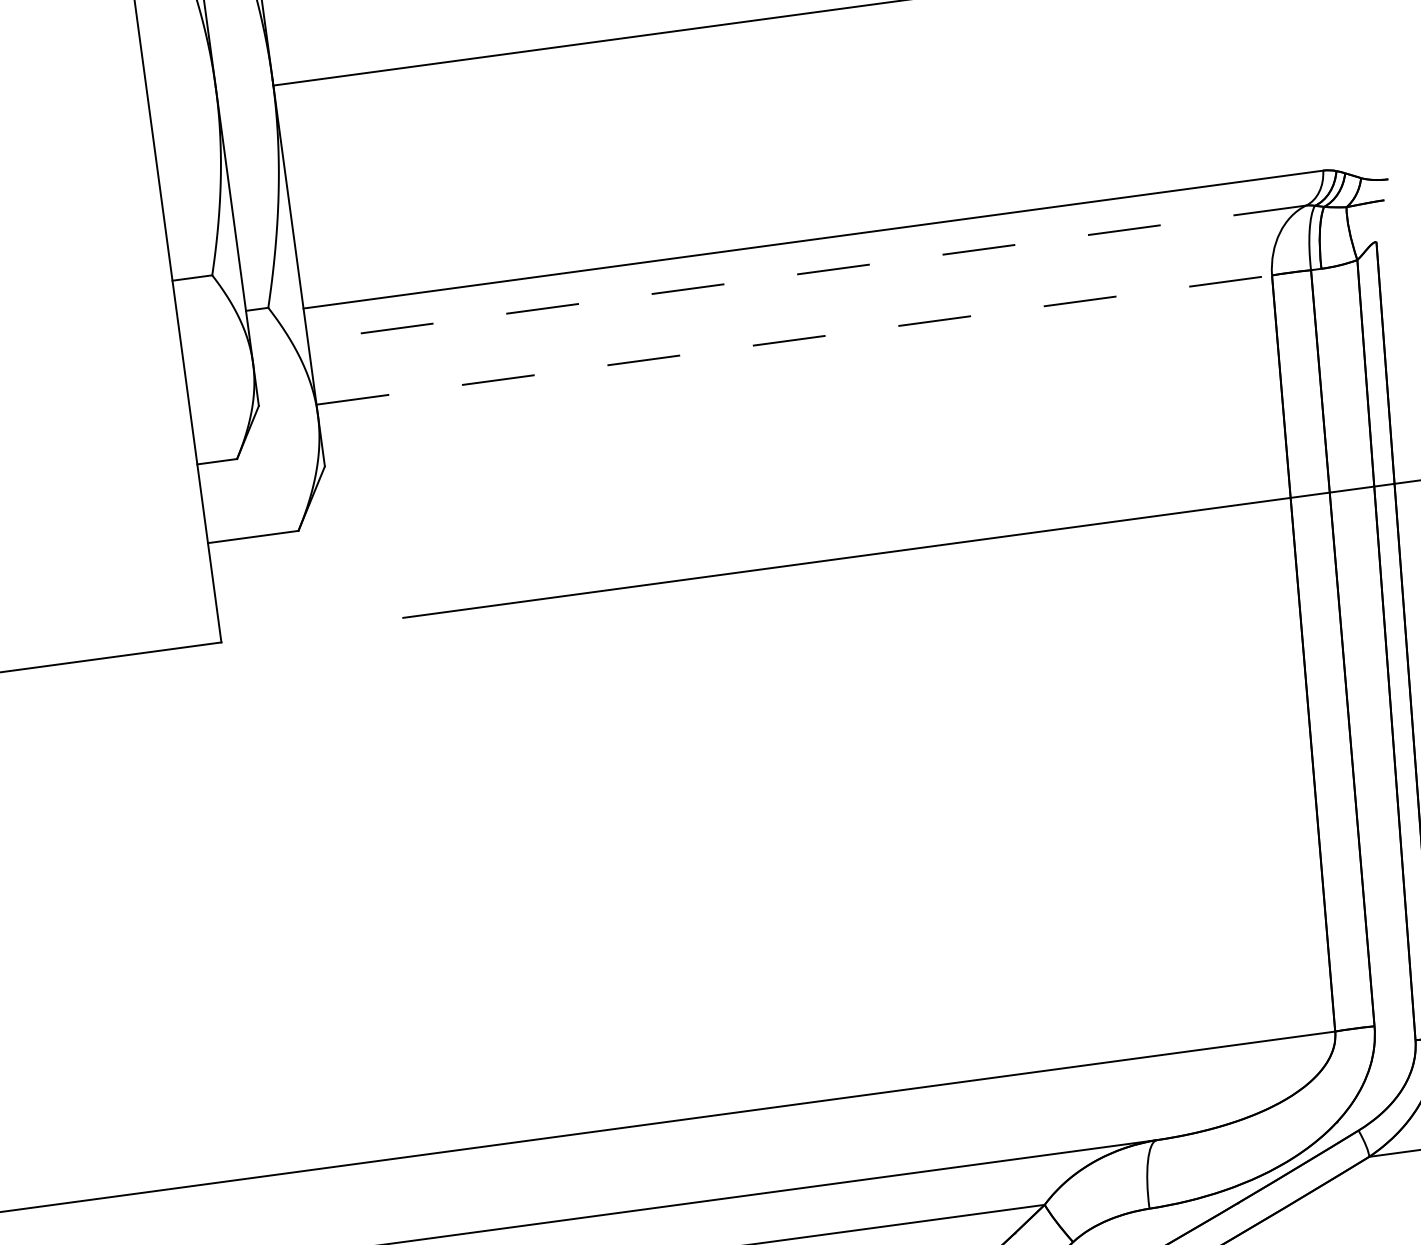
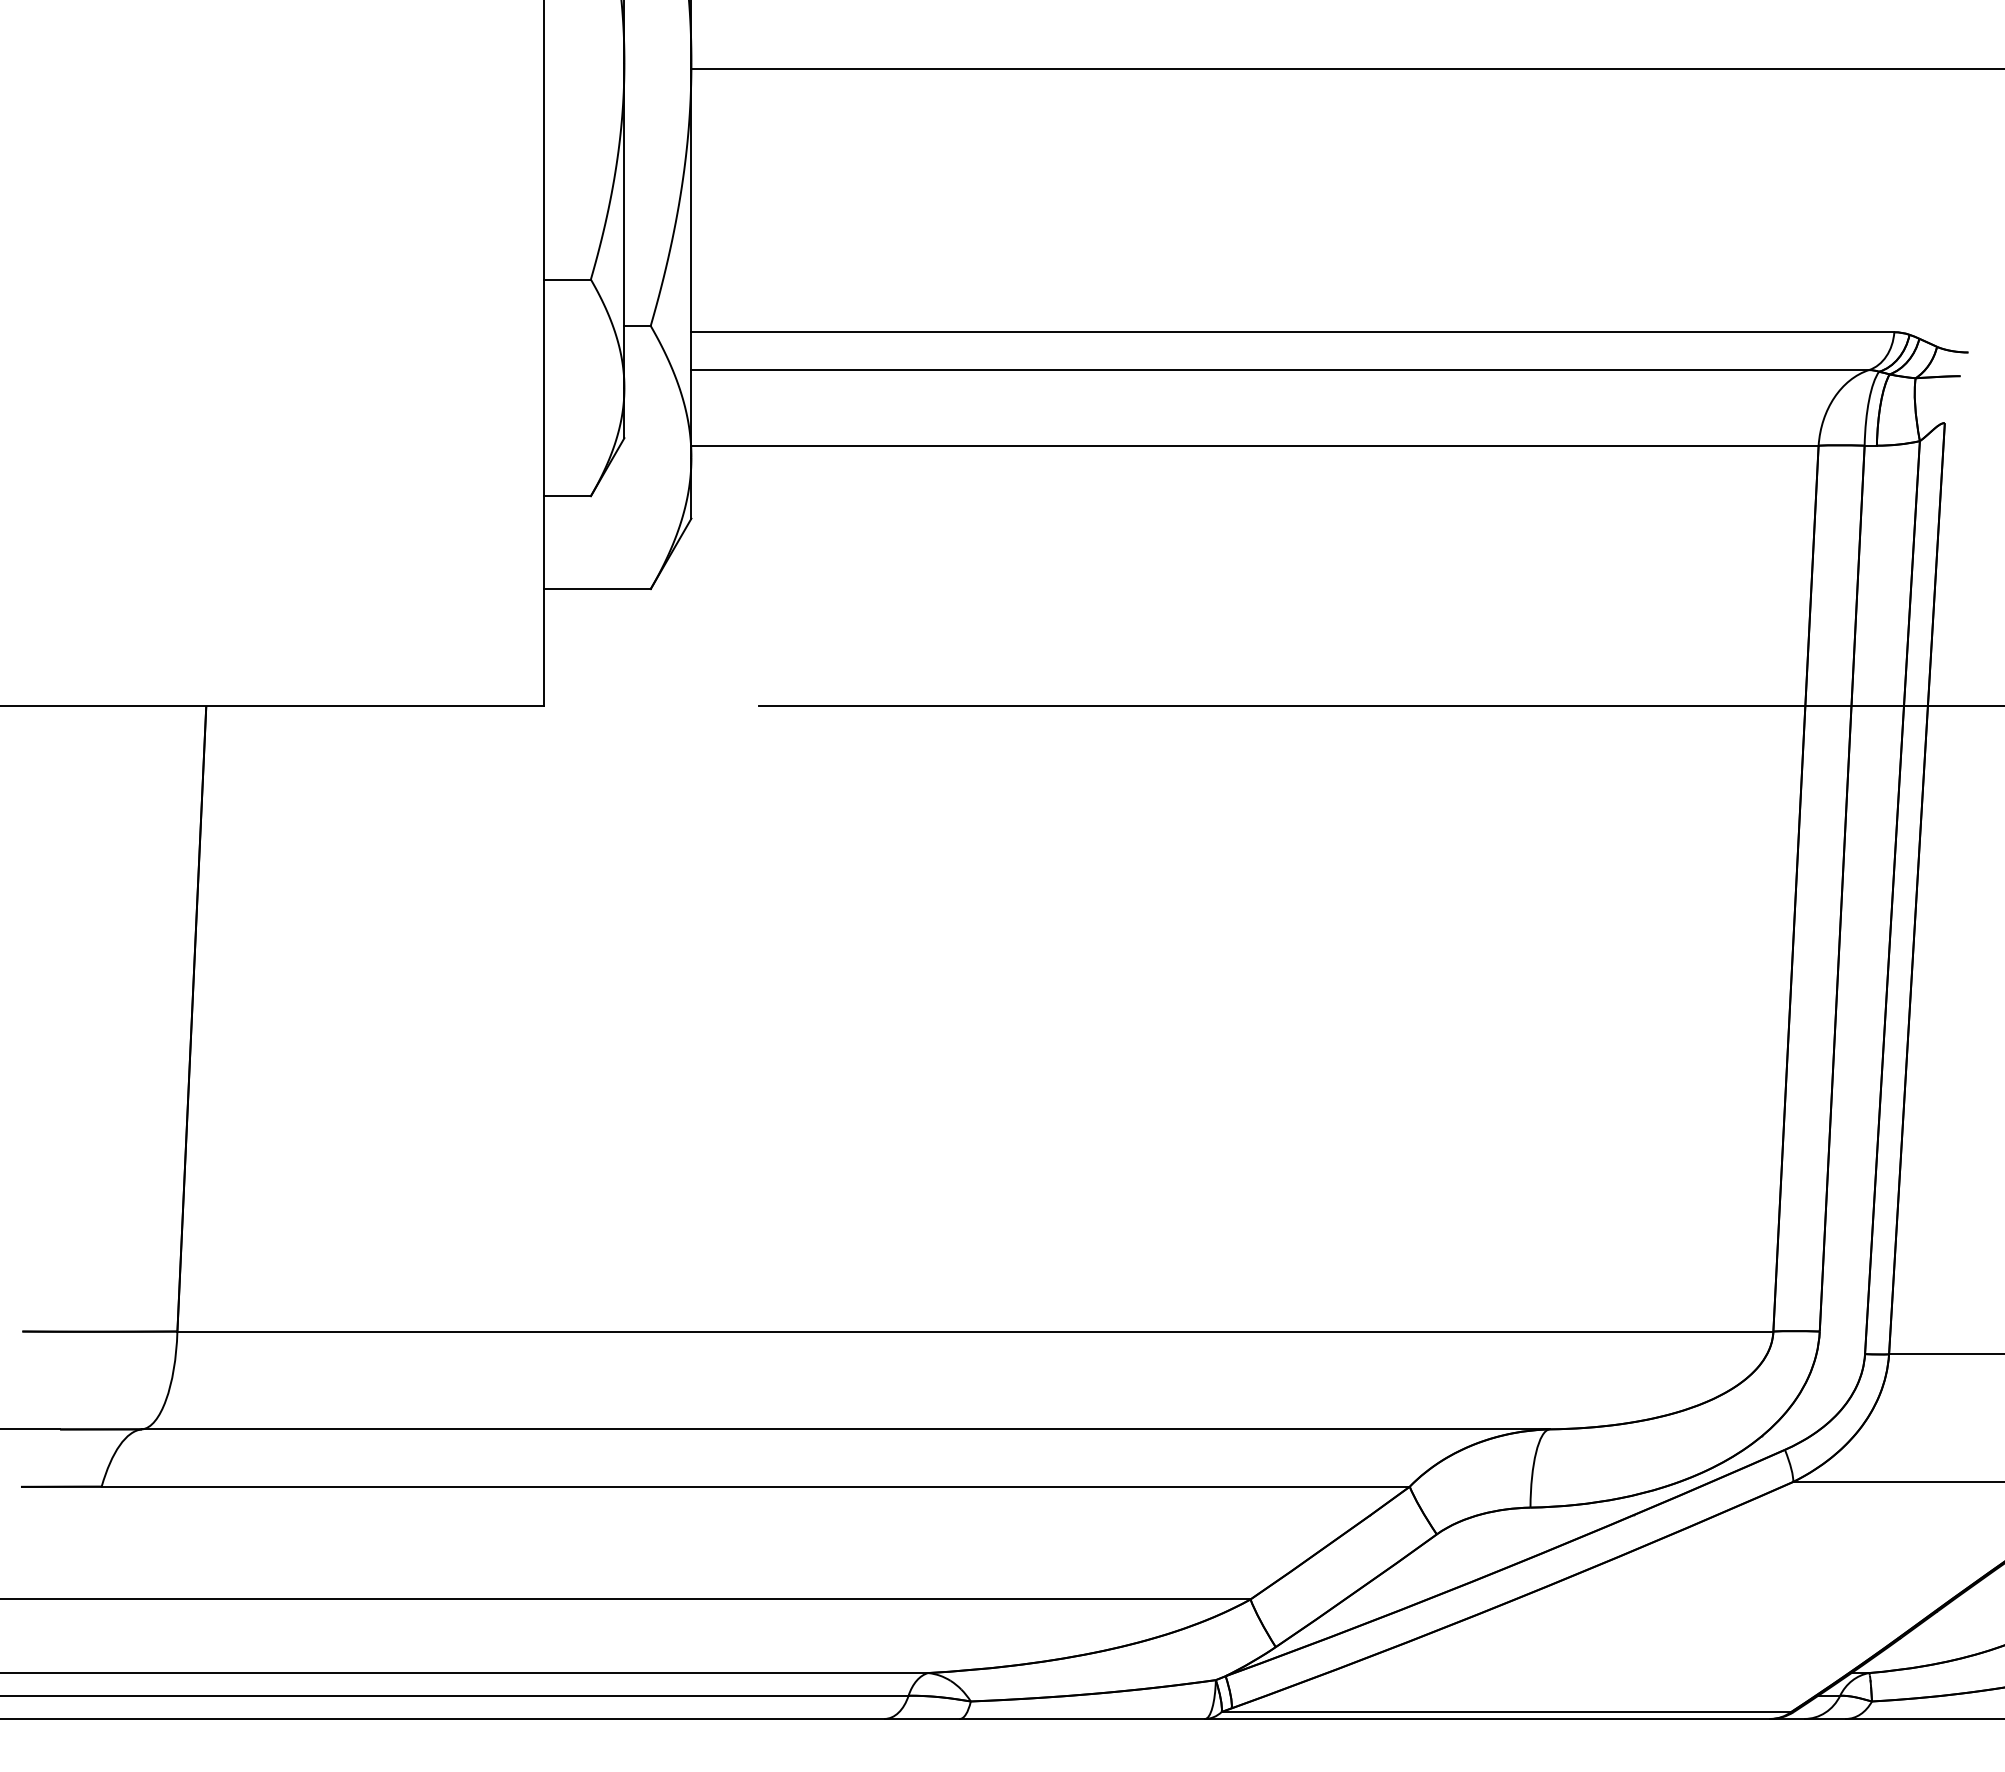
line: (807, 273) -> (1280, 370), dashed -> solid
line: (794, 339) -> (1255, 445), dashed -> solid

